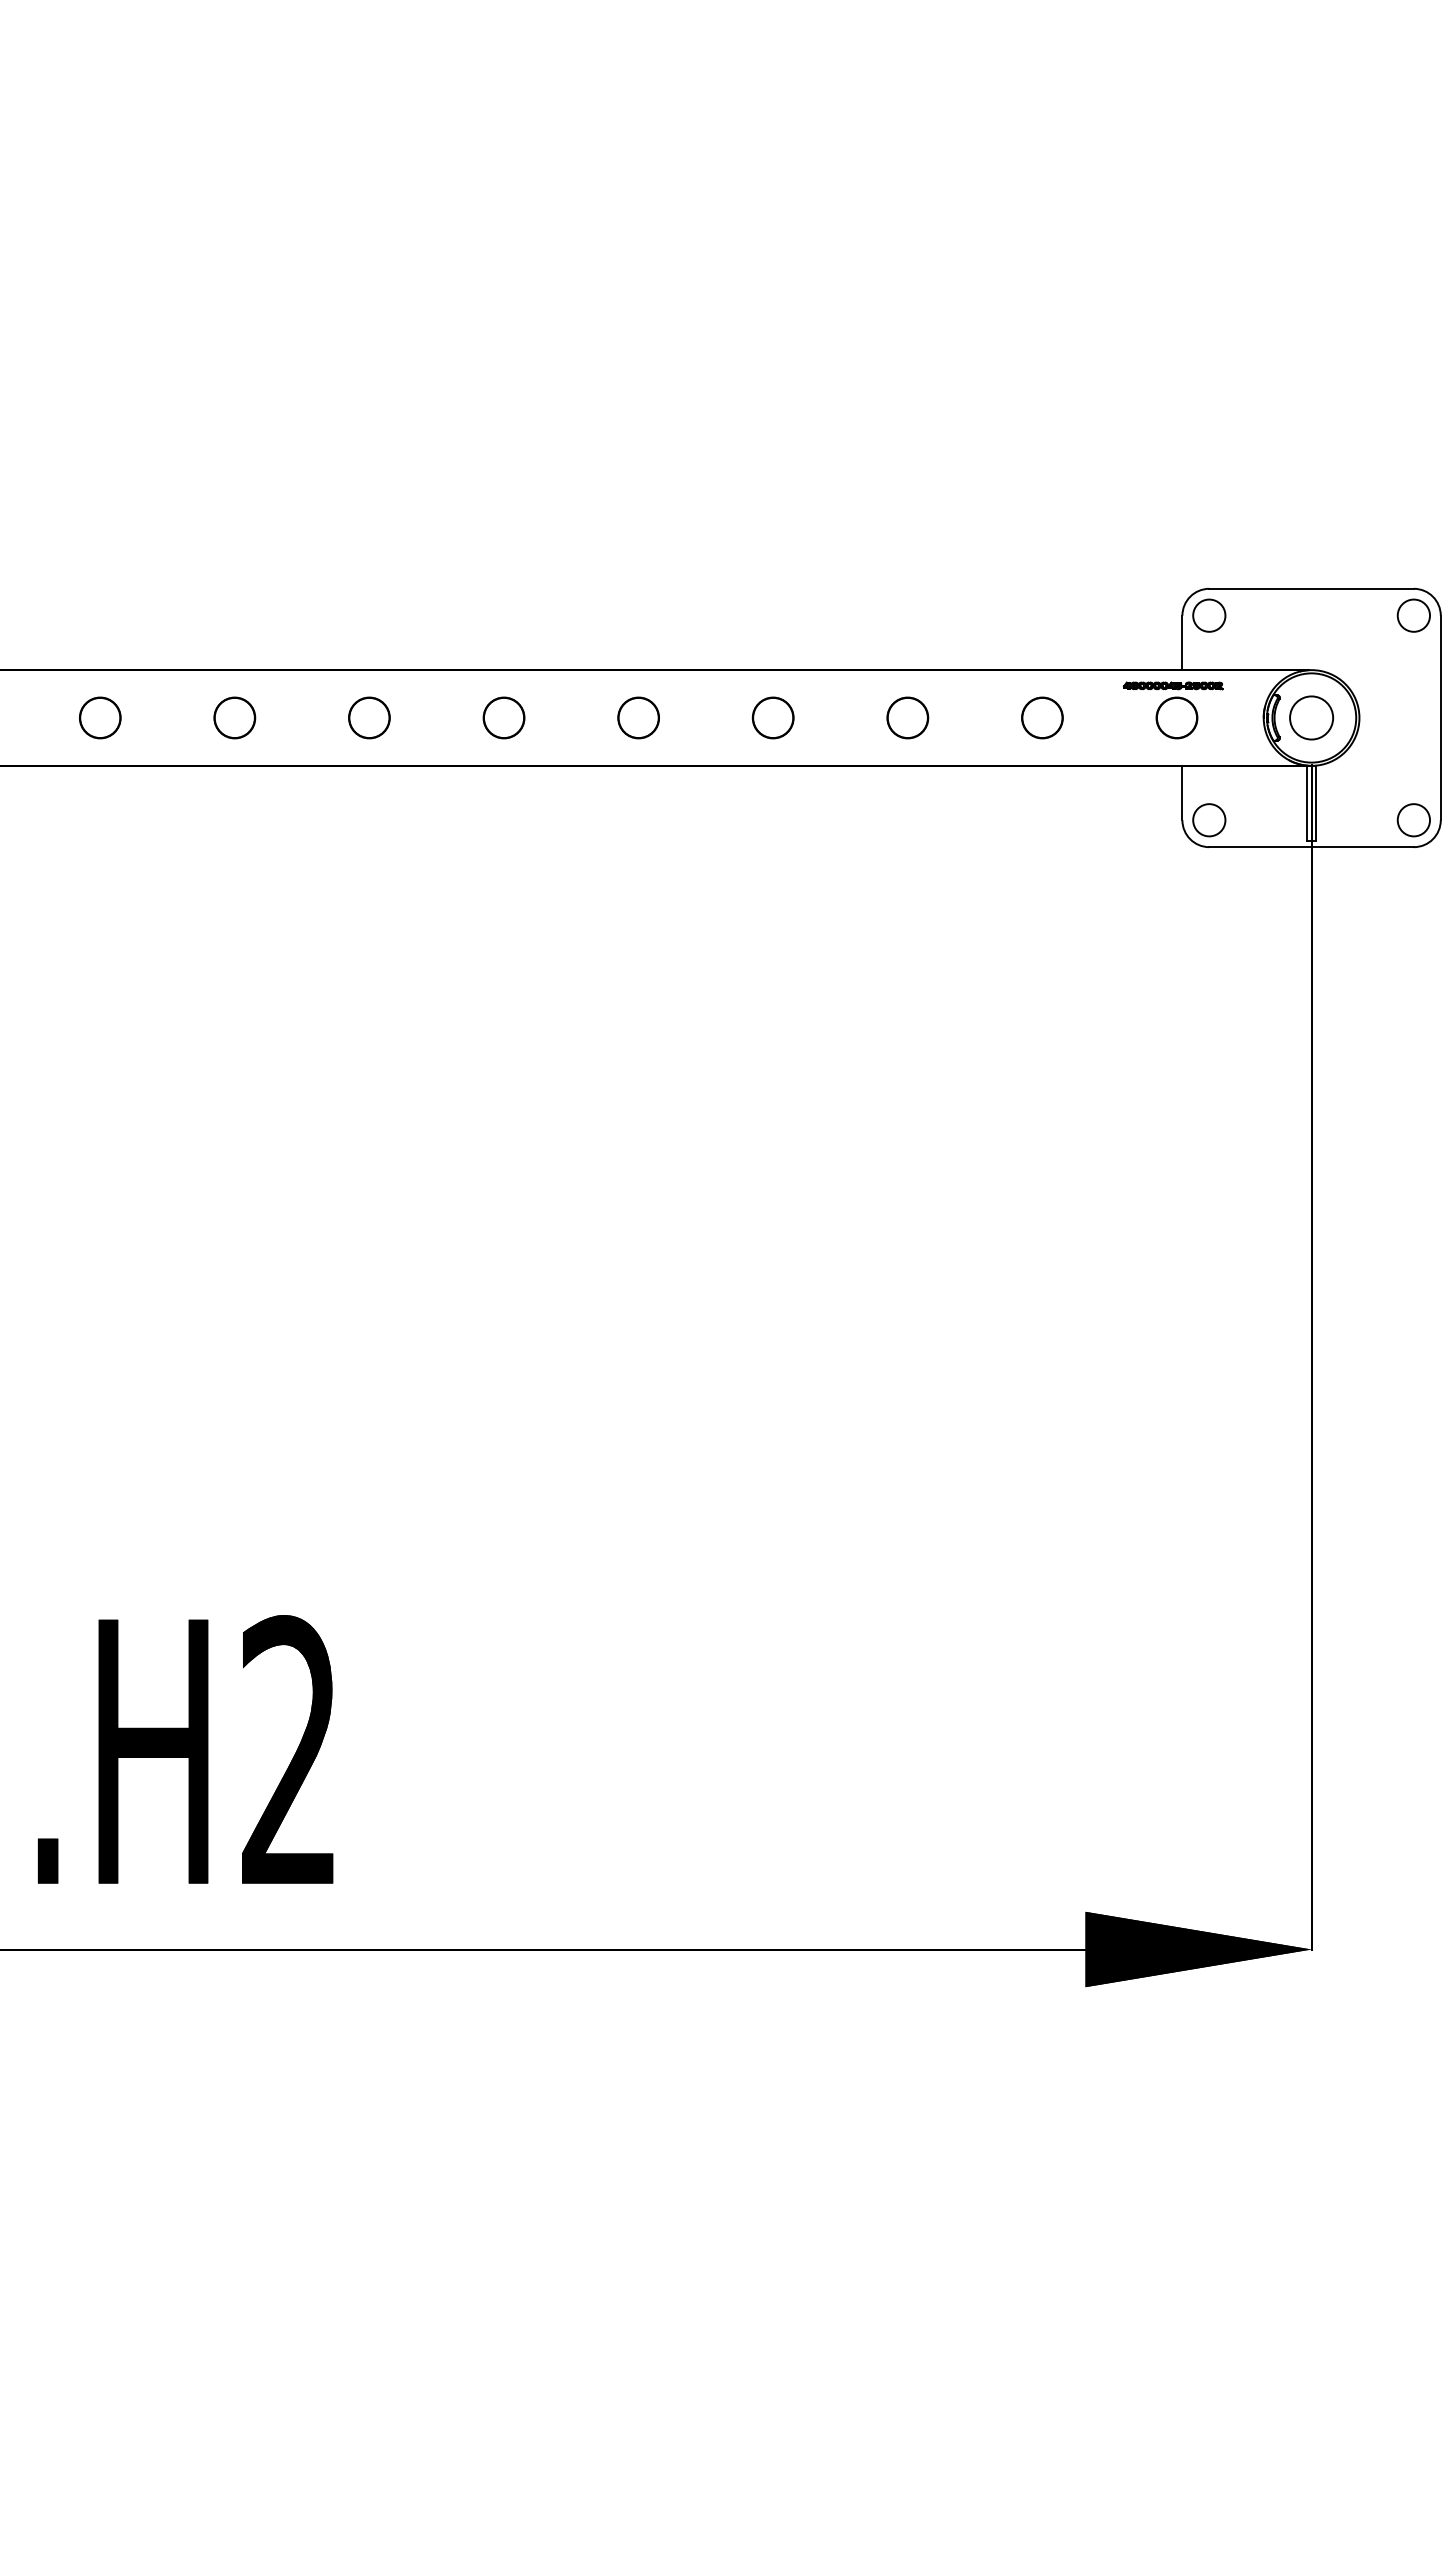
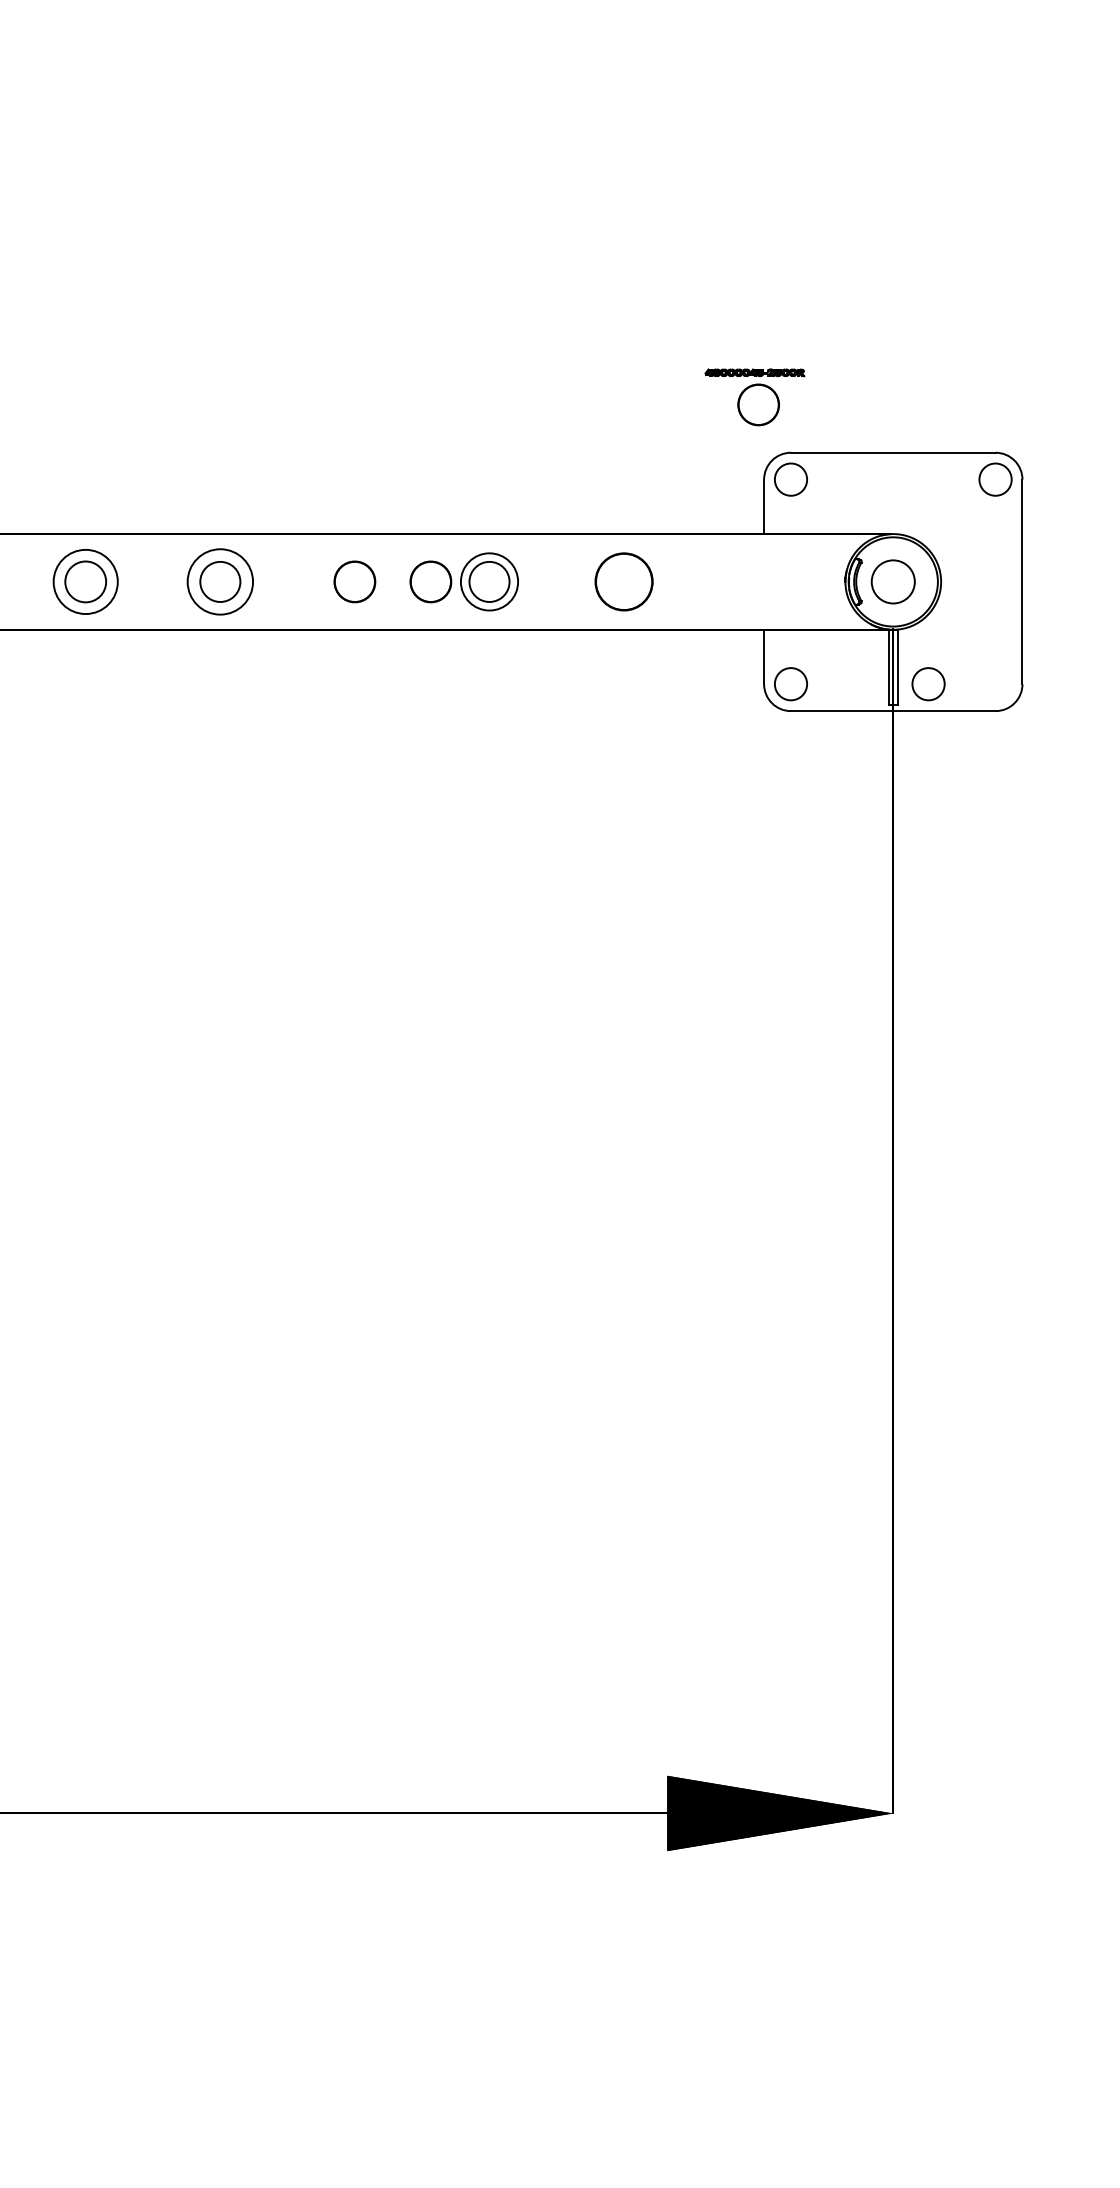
part: (1172, 710) -> (754, 397), moved
circle: (504, 717) -> (86, 581), size x1.6
circle: (638, 717) -> (220, 581), size x1.6
part: (848, 717) -> (430, 581), added
circle: (907, 717) -> (489, 581), size x1.4
part: (1042, 717) -> (624, 581), size x1.4
circle: (1413, 820) -> (928, 684), moved

